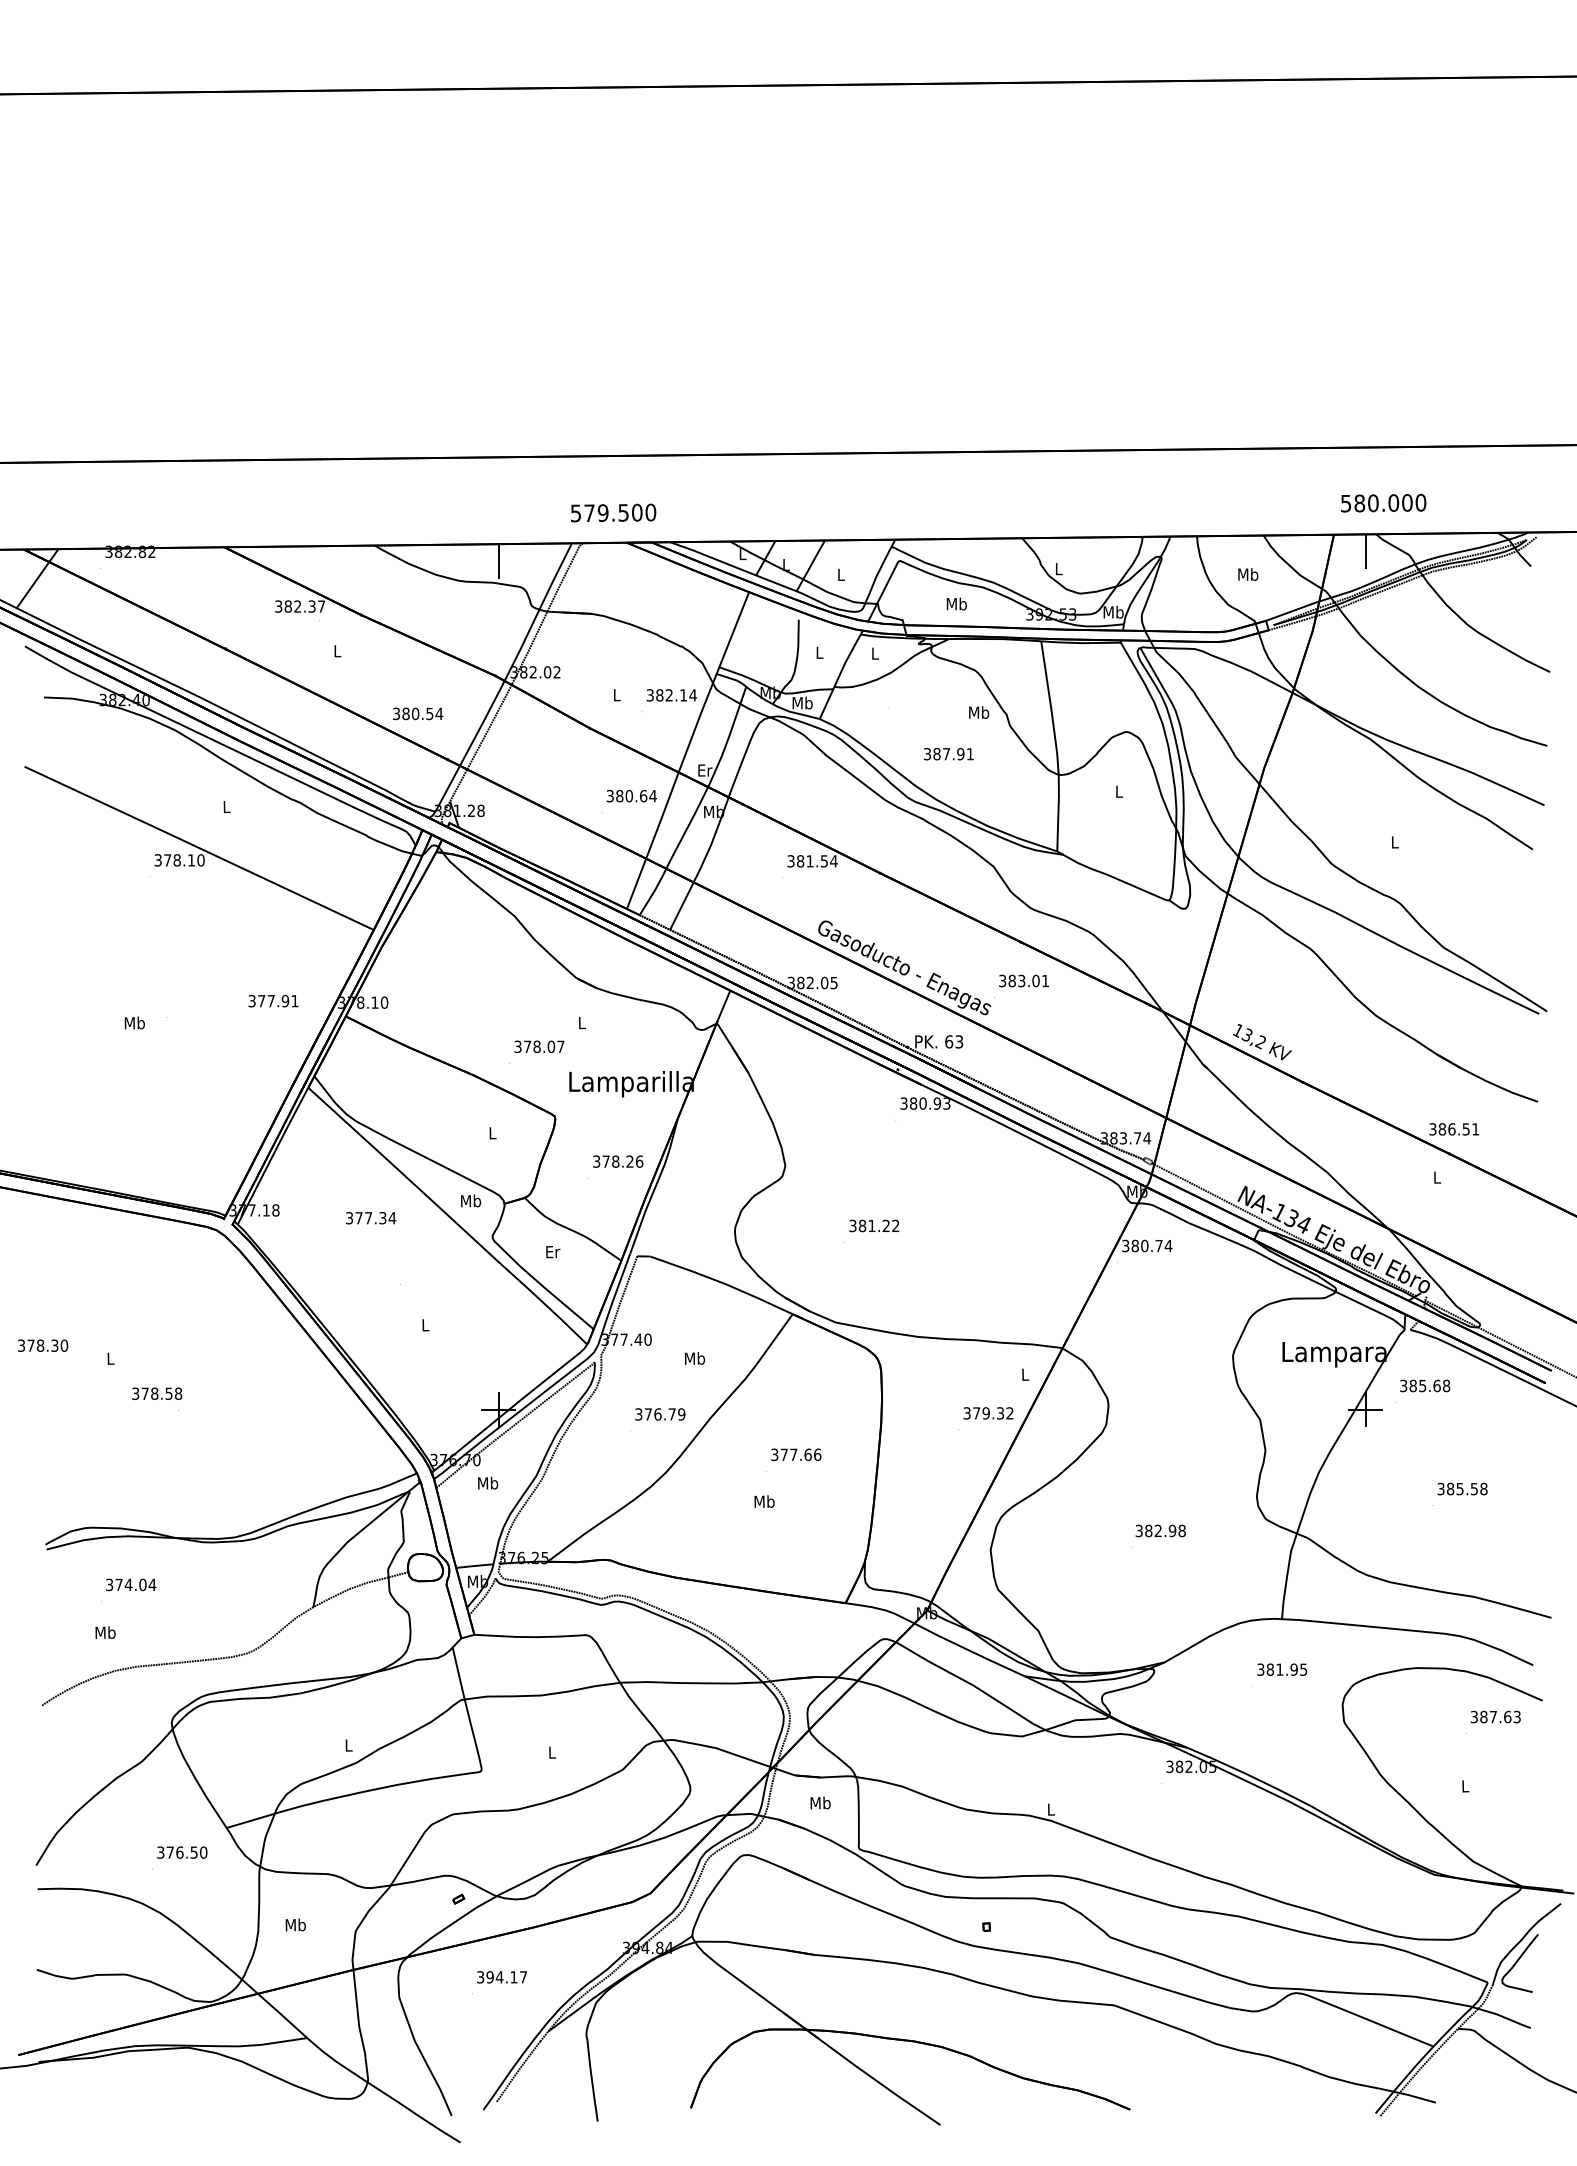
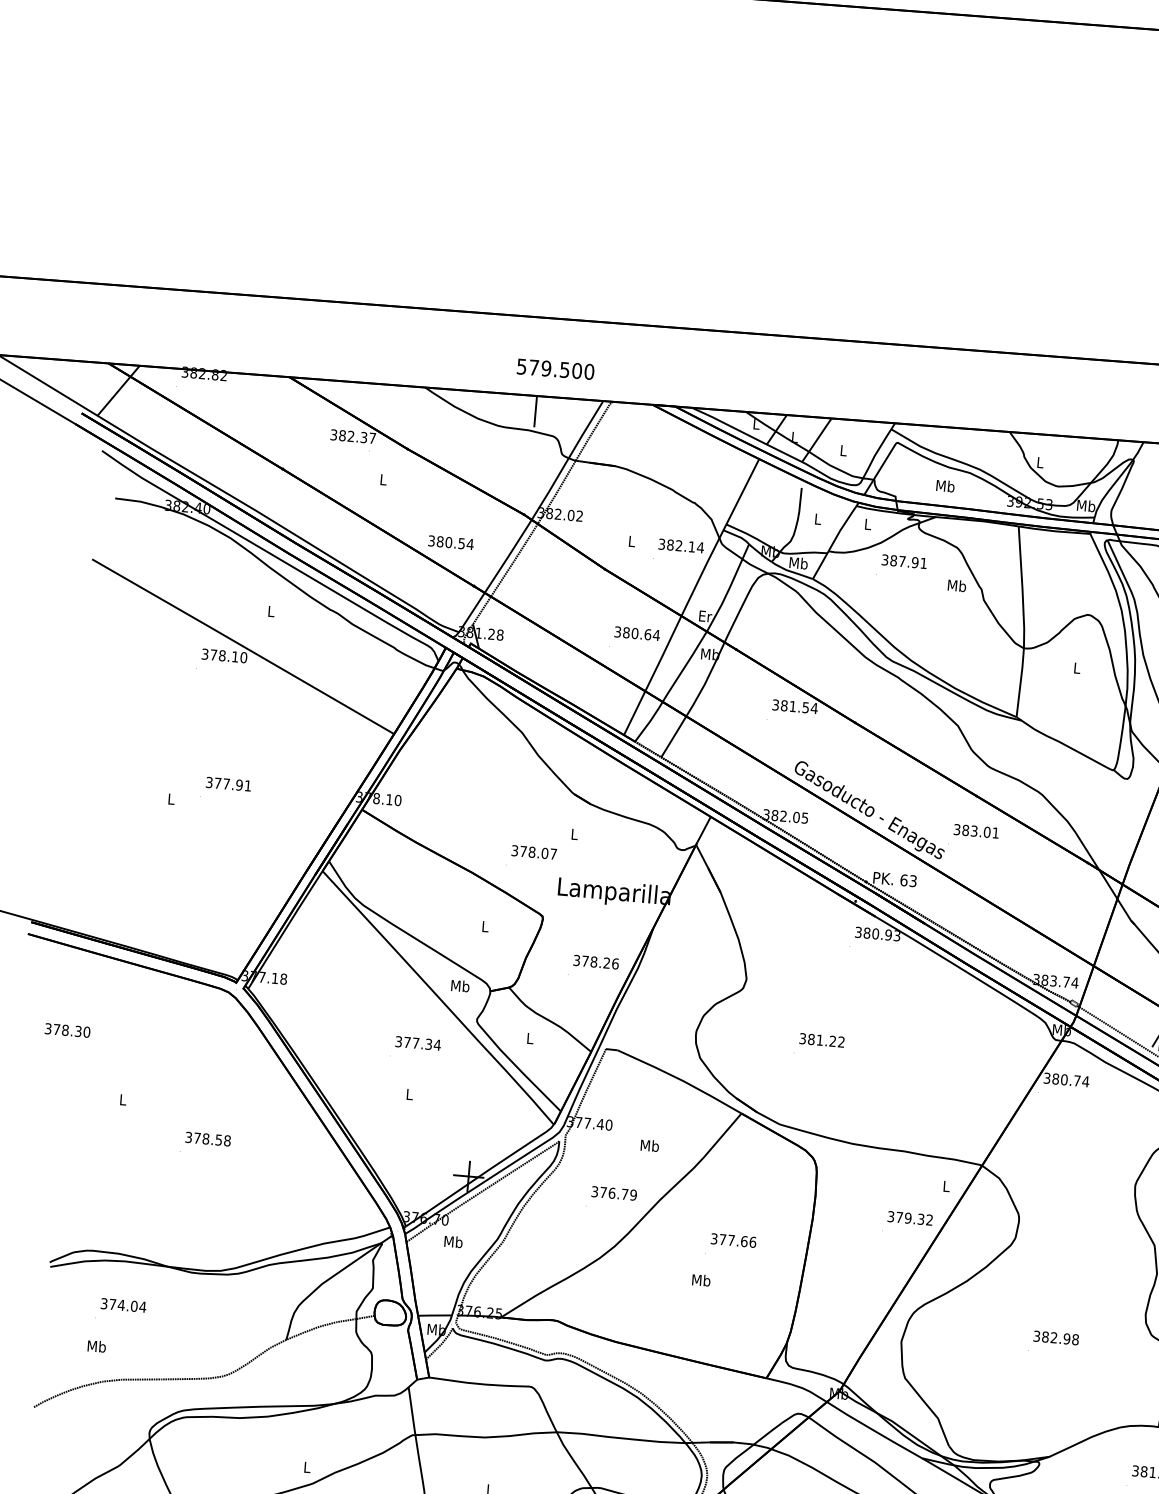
text: (613, 512) -> (555, 368), moved
text: (948, 754) -> (904, 562), moved
text: (273, 1001) -> (228, 784), moved
text: (134, 1022) -> (171, 798), Mb -> L
text: (371, 1218) -> (418, 1043), moved
text: (553, 1252) -> (530, 1039), Er -> L
text: (43, 1345) -> (68, 1030), moved
text: (157, 1393) -> (208, 1138), moved

